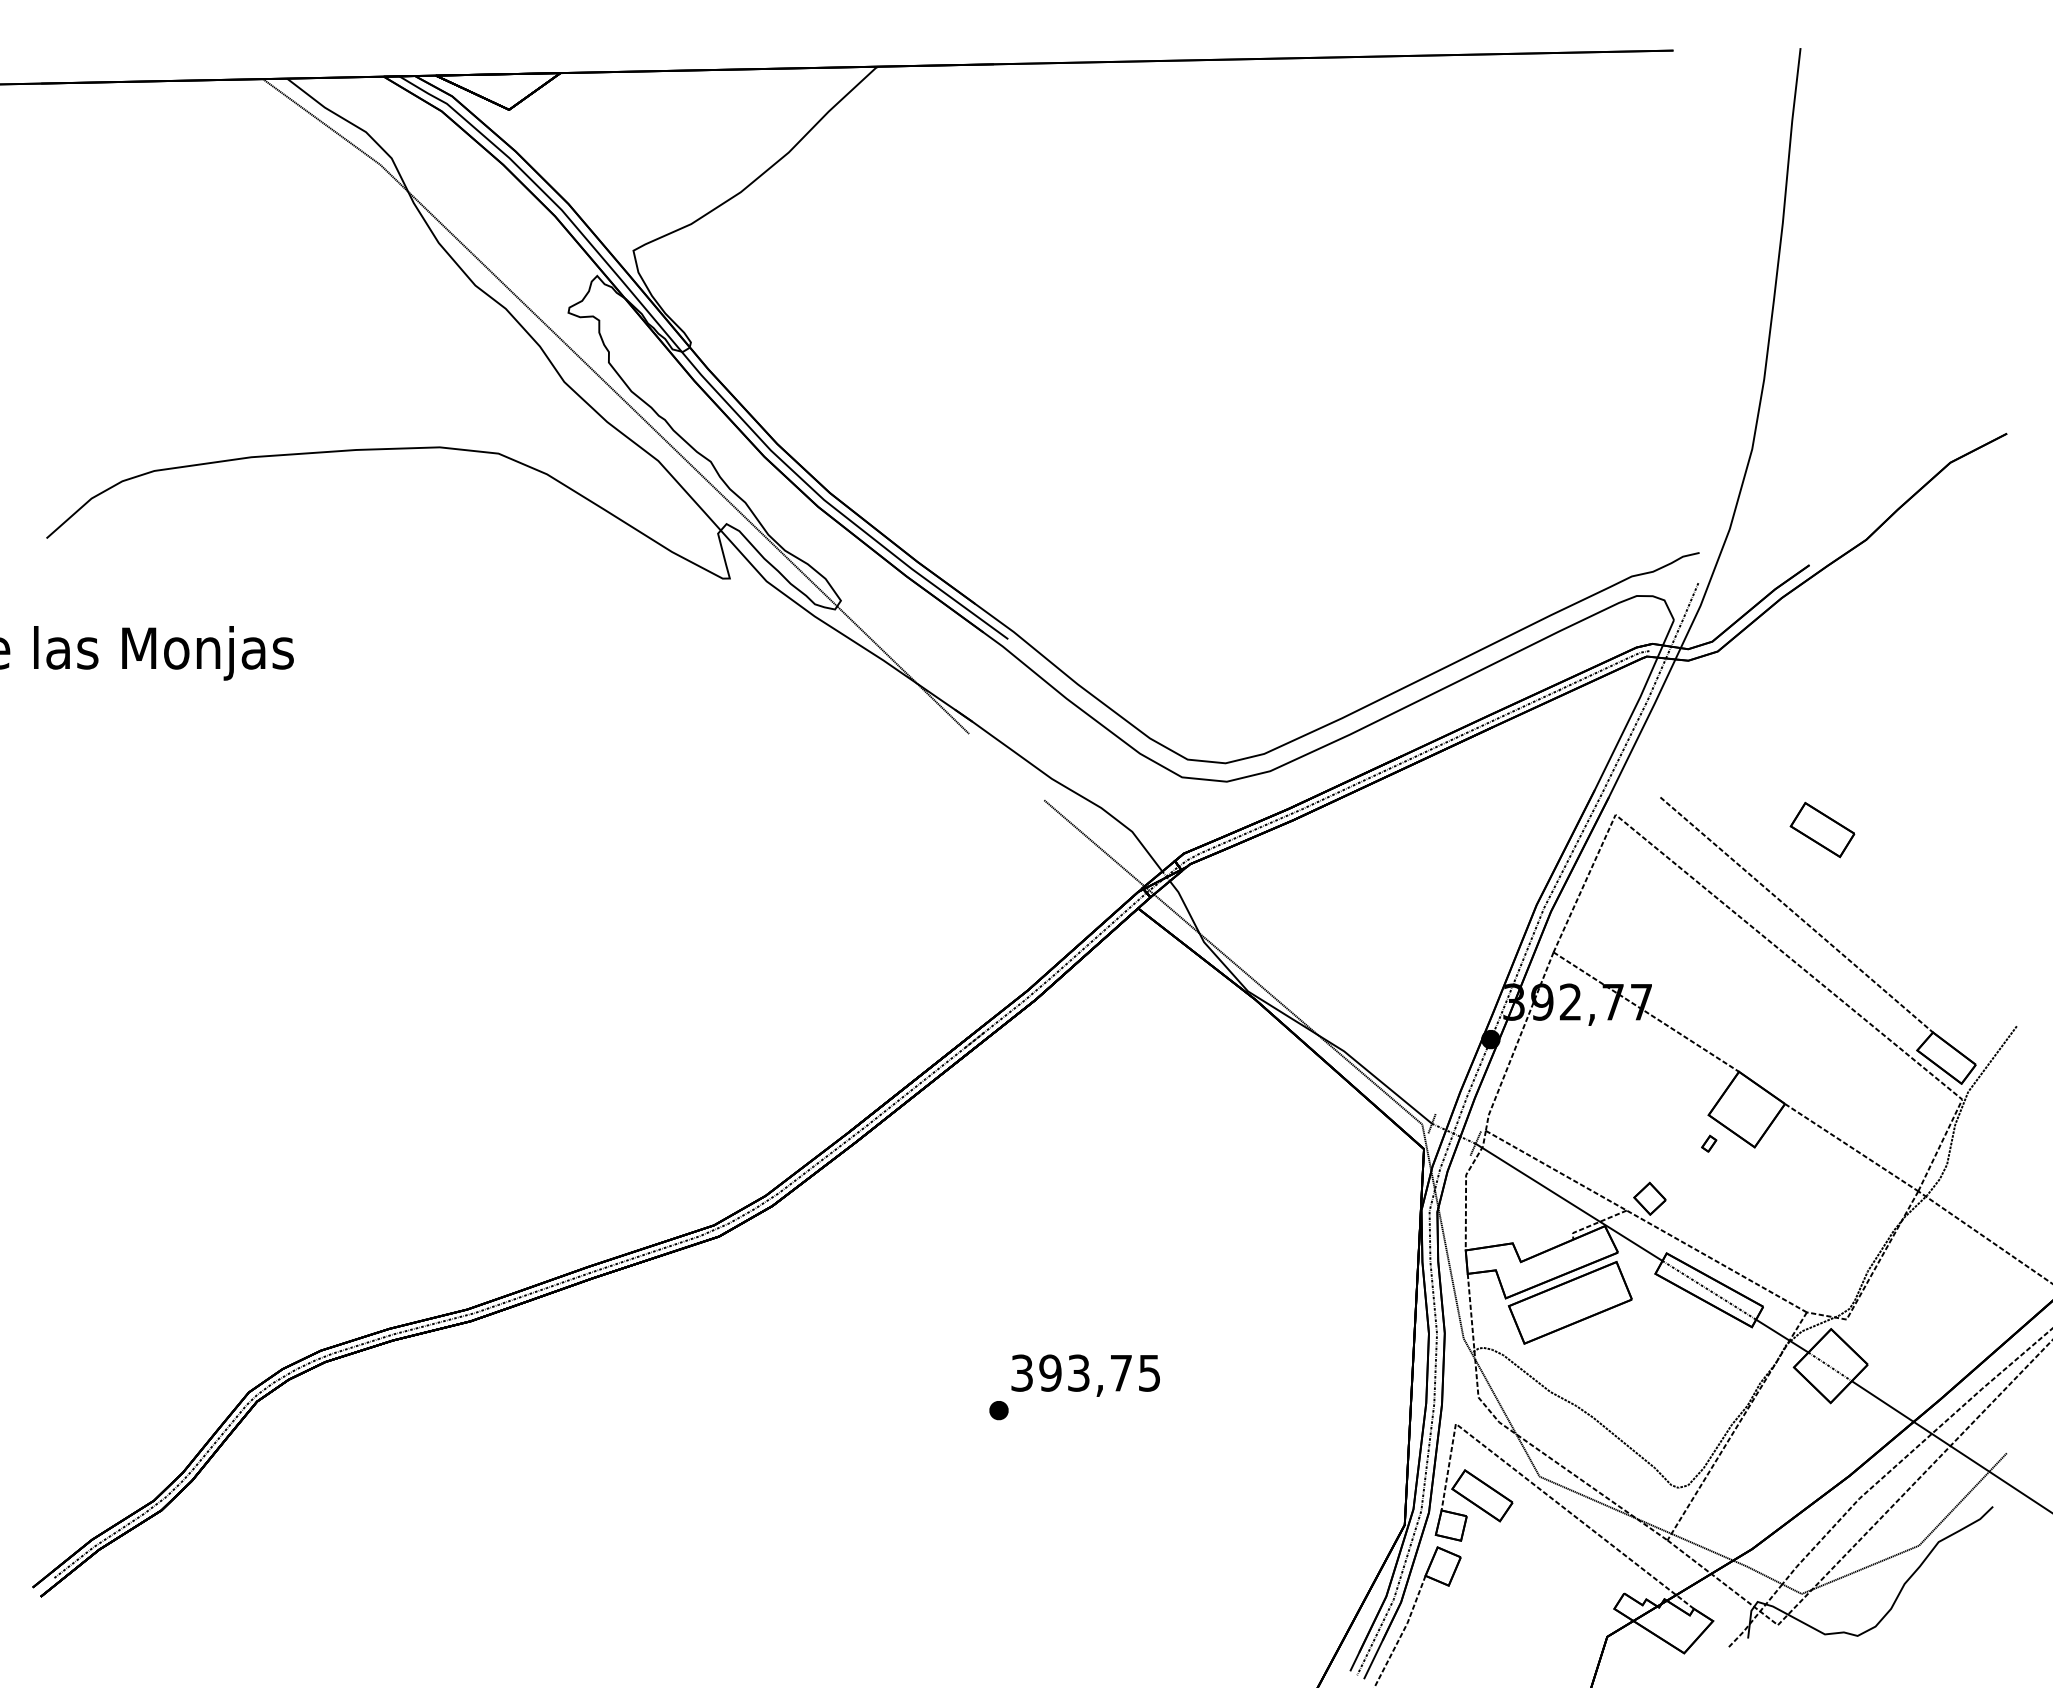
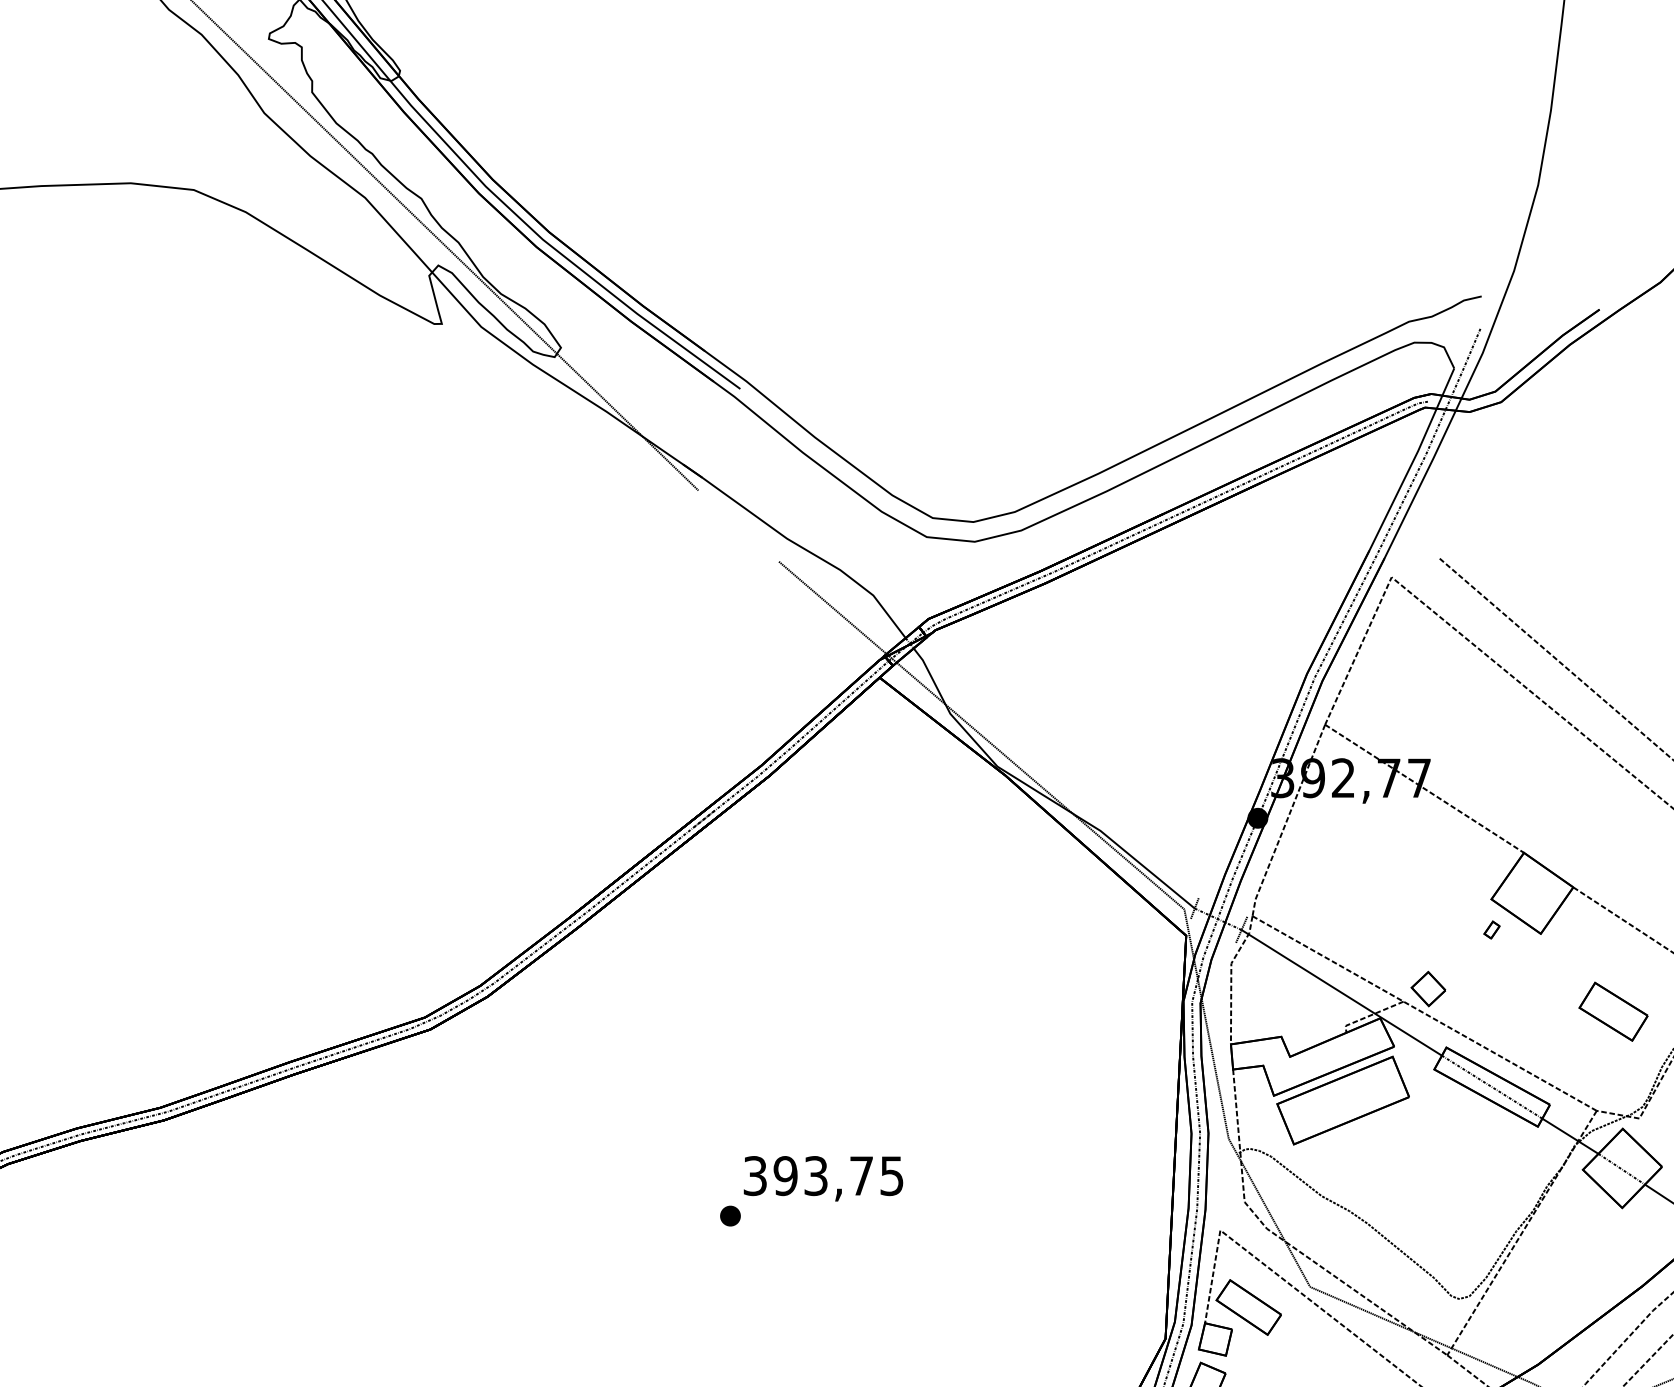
part: (1822, 829) -> (1613, 1011), moved

